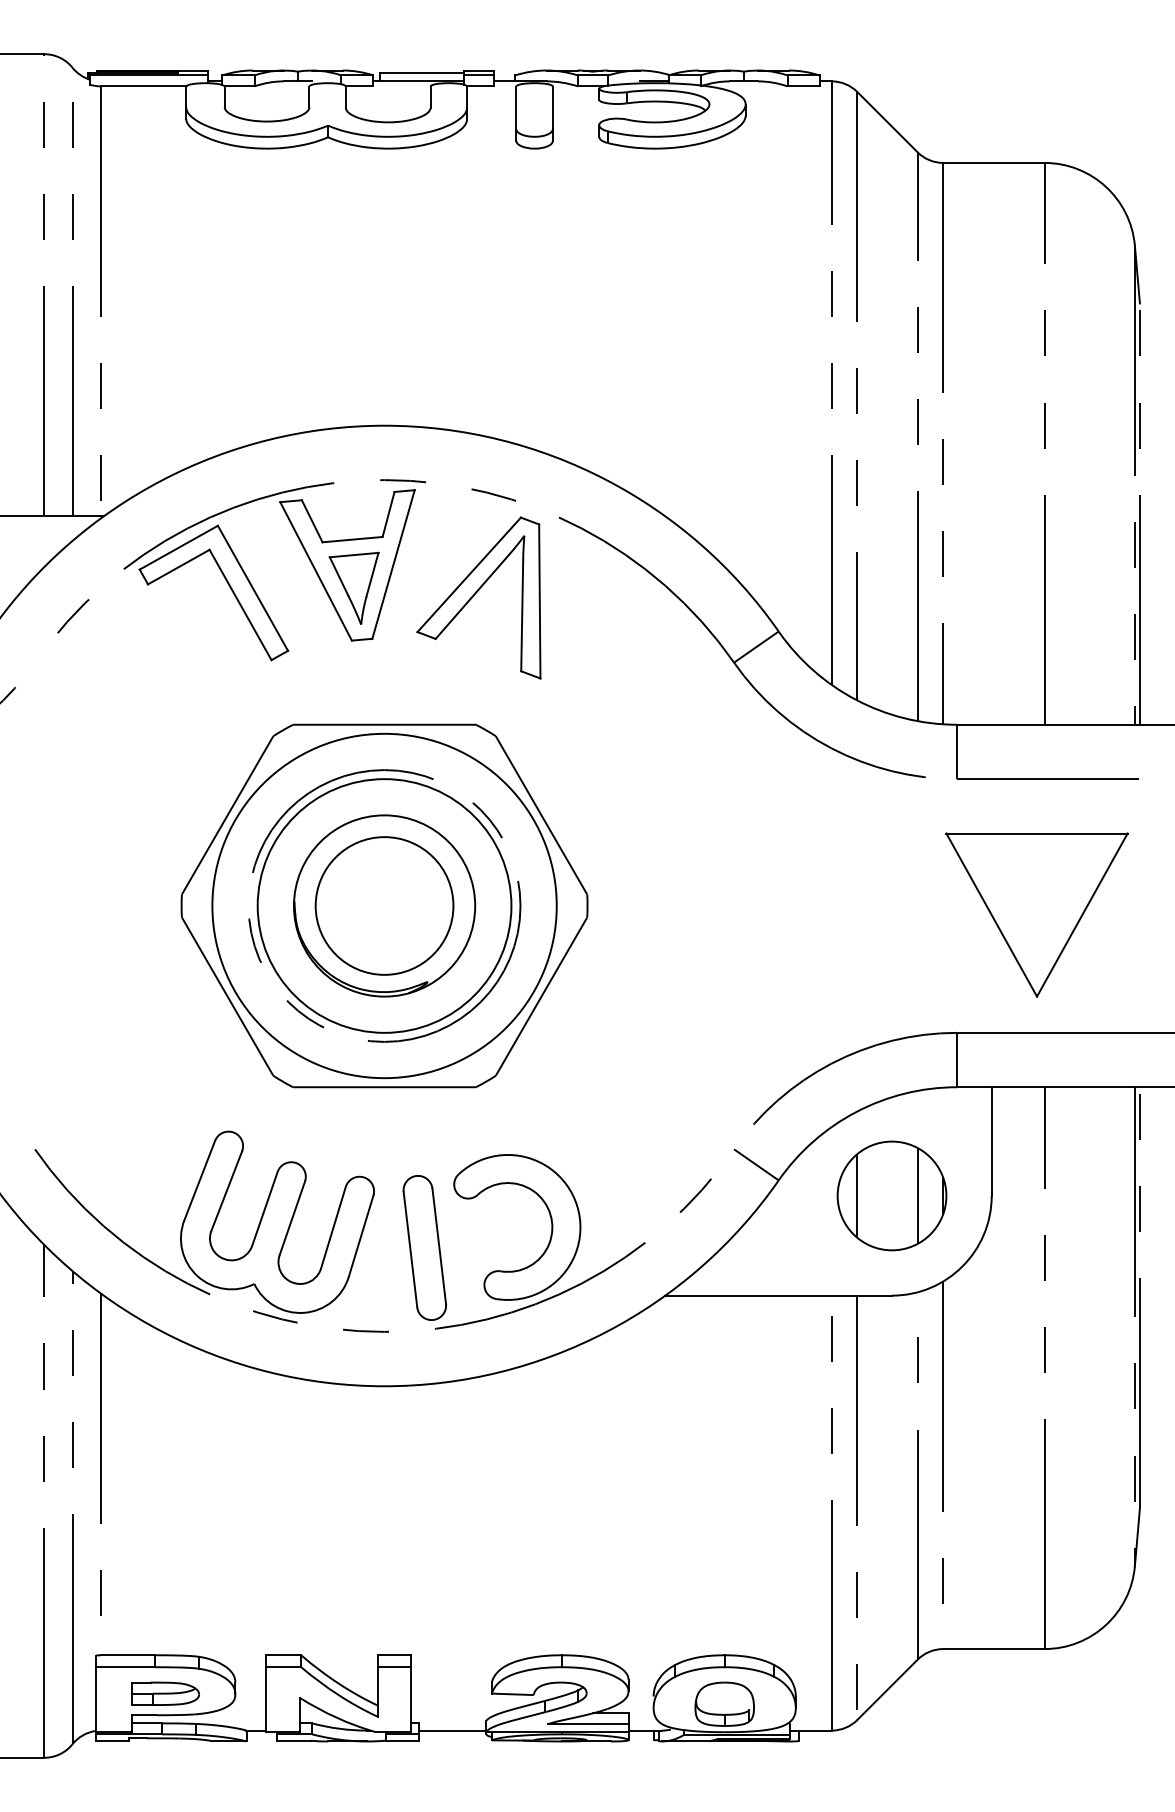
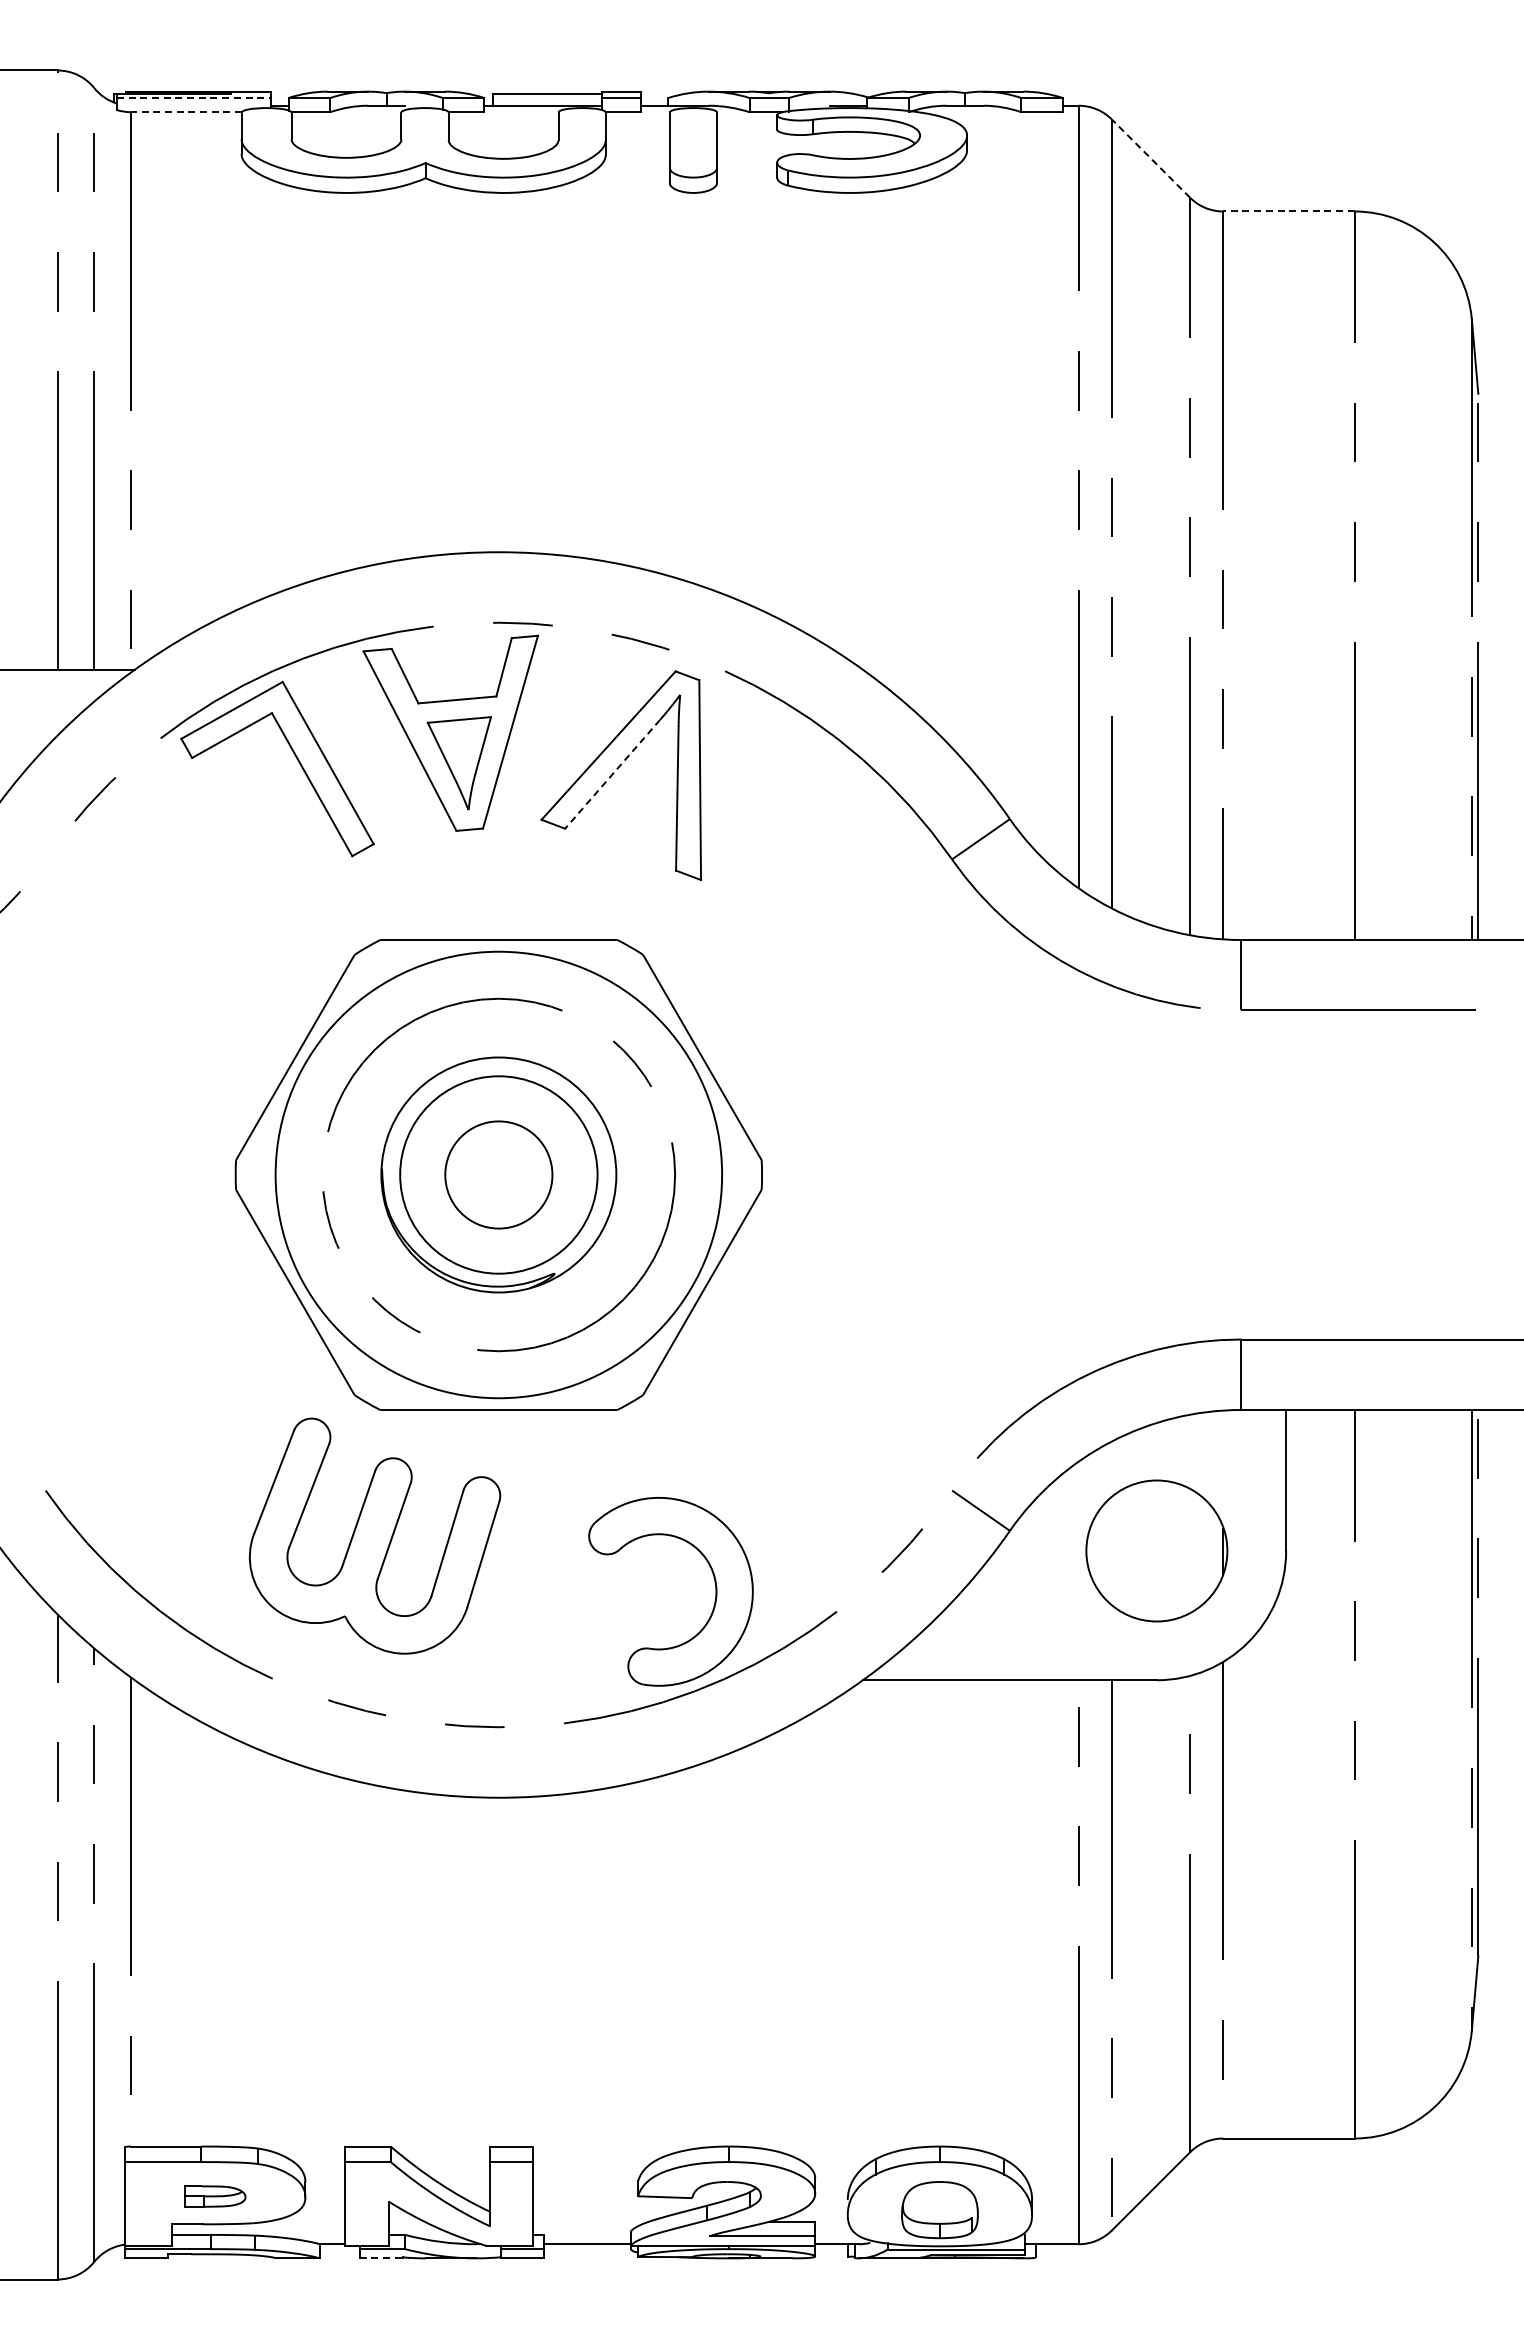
line: (149, 75) -> (193, 98), solid -> dashed
line: (143, 86) -> (186, 112), solid -> dashed
line: (887, 122) -> (1150, 158), solid -> dashed
line: (994, 162) -> (1289, 211), solid -> dashed
line: (472, 597) -> (612, 774), solid -> dashed
circle: (384, 905) -> (498, 1174), size x0.6
circle: (384, 905) -> (498, 1174), size x0.6
part: (1036, 914) -> (1344, 1186), removed
line: (857, 1195) -> (1111, 1550), removed
line: (917, 1195) -> (1190, 1550), removed
part: (277, 1221) -> (374, 1535), moved
part: (424, 1248) -> (550, 1618), removed
part: (166, 1693) -> (215, 2196), size x0.7
line: (294, 1741) -> (381, 2258), solid -> dashed

